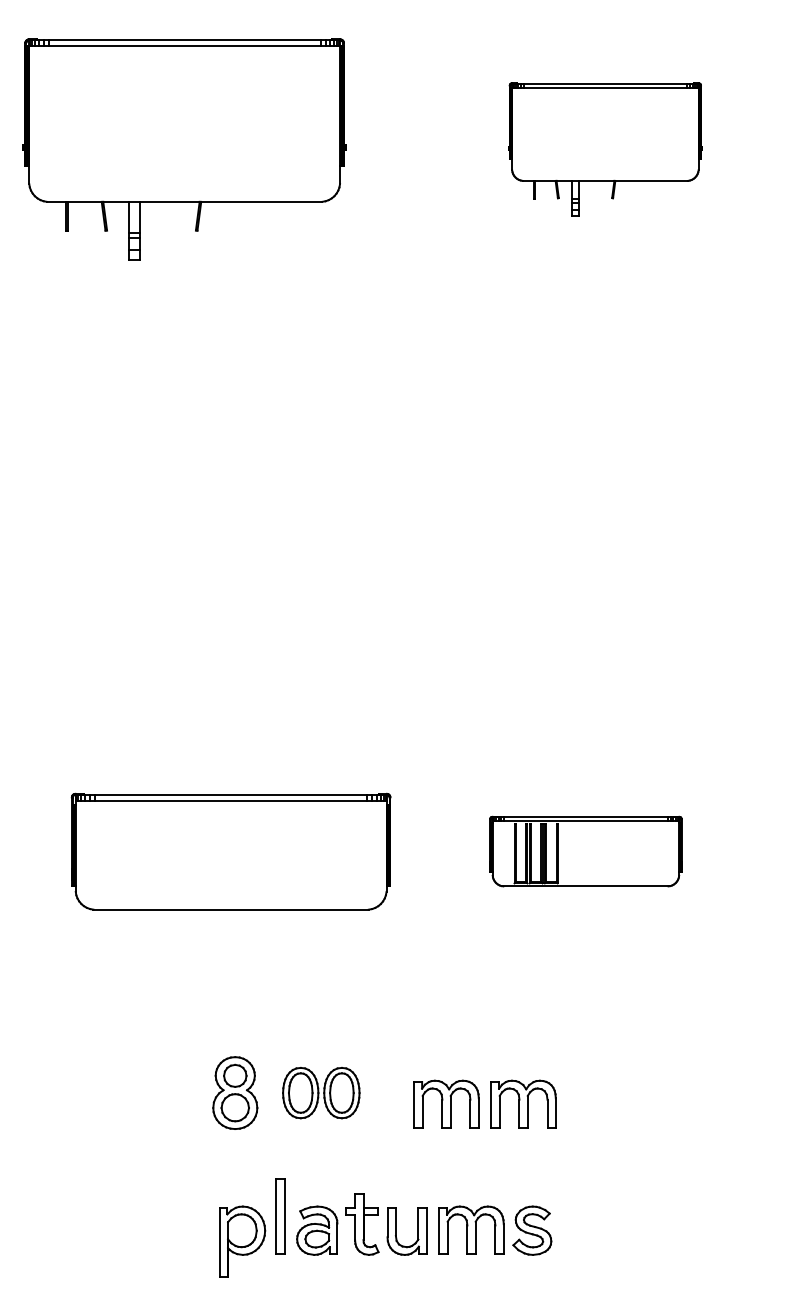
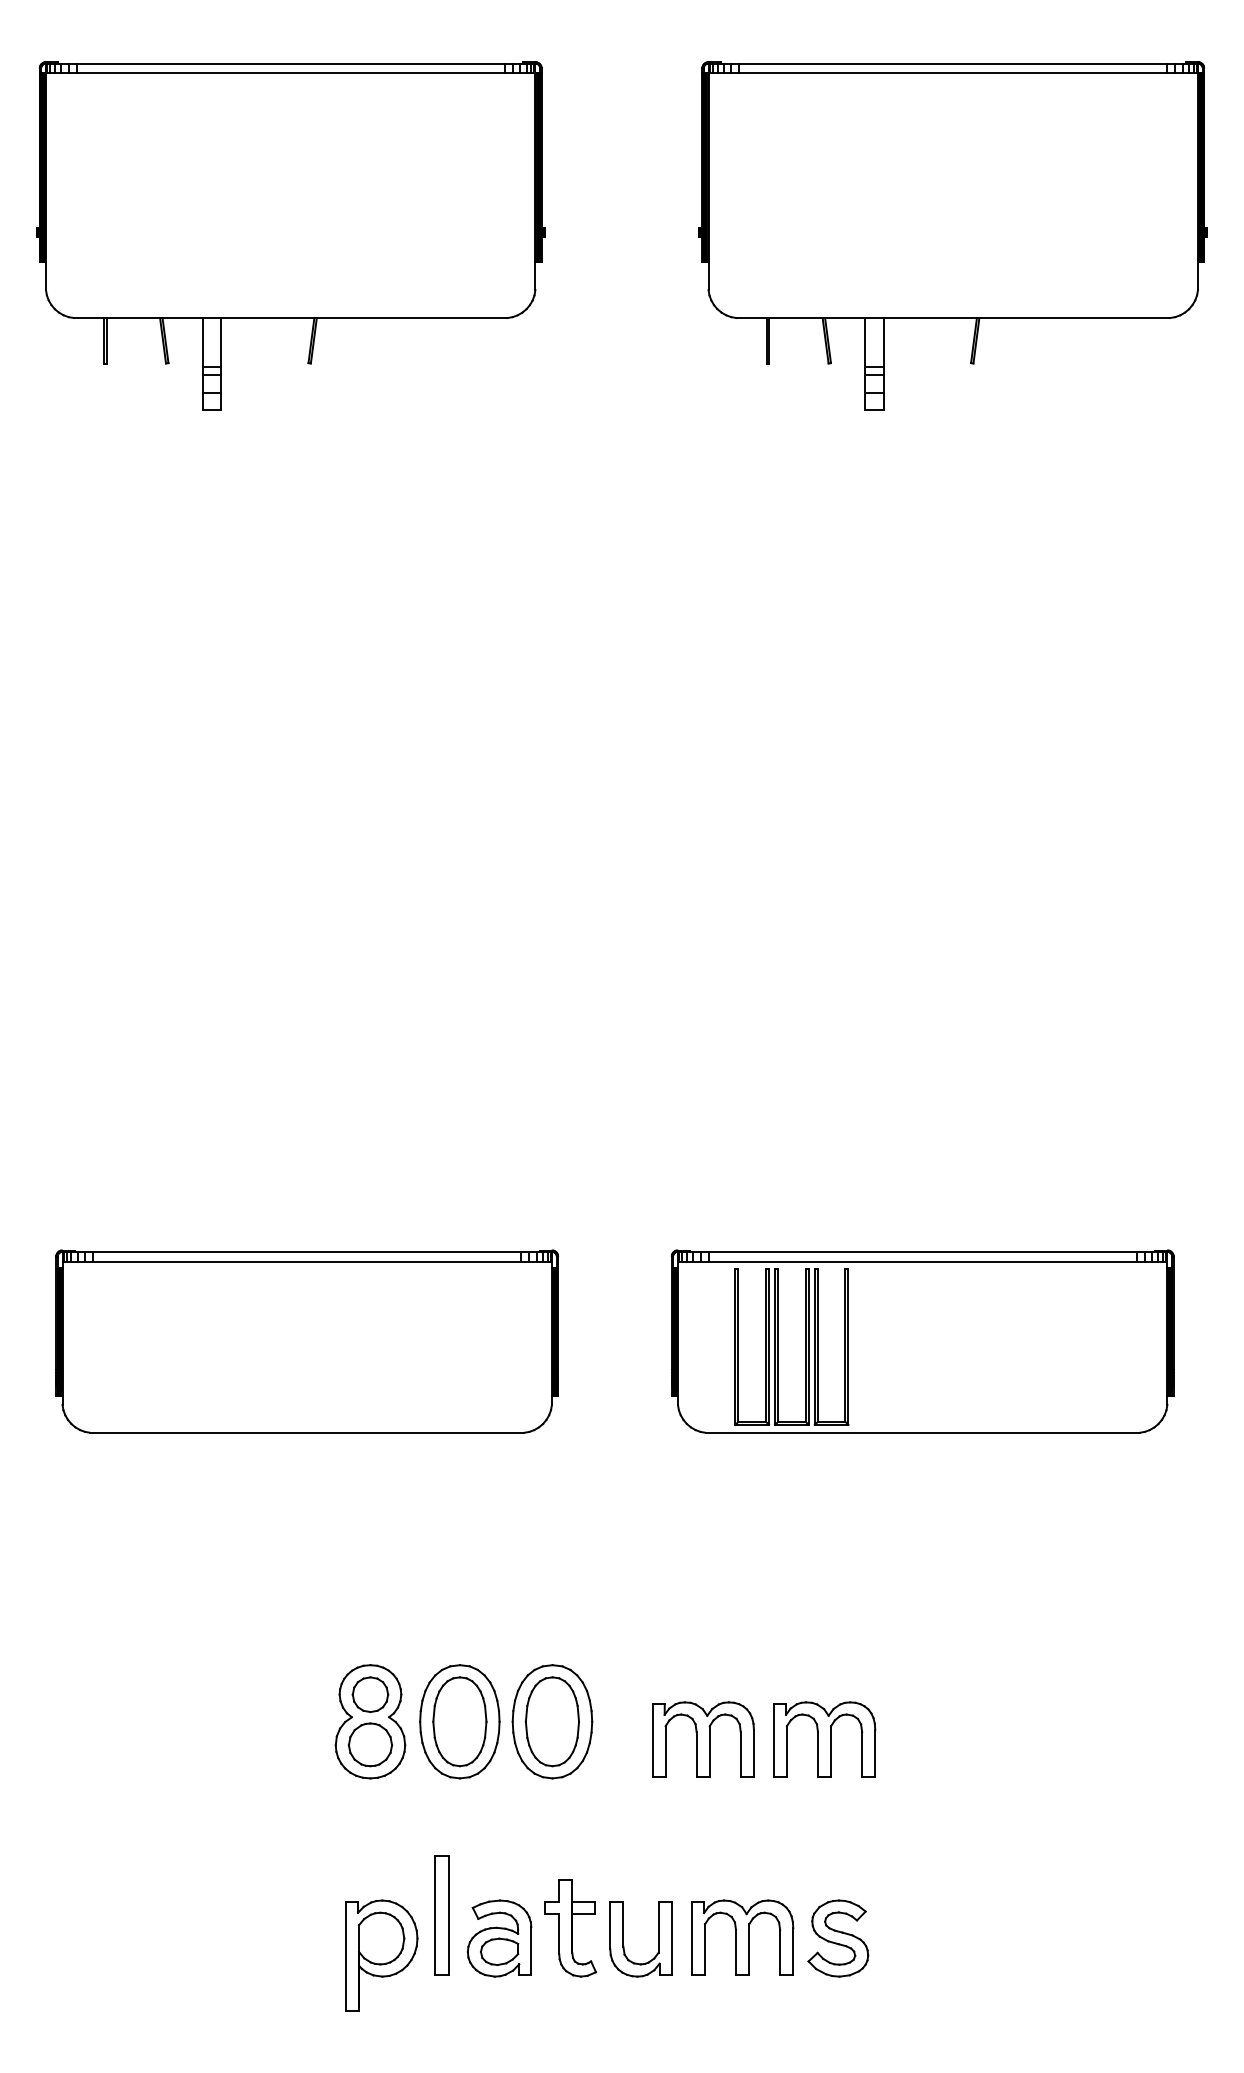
part: (605, 149) -> (953, 235), size x1.67
part: (230, 851) -> (306, 1341), moved
part: (585, 851) -> (922, 1341), size x1.67
part: (320, 1092) -> (504, 1720), size x1.43

